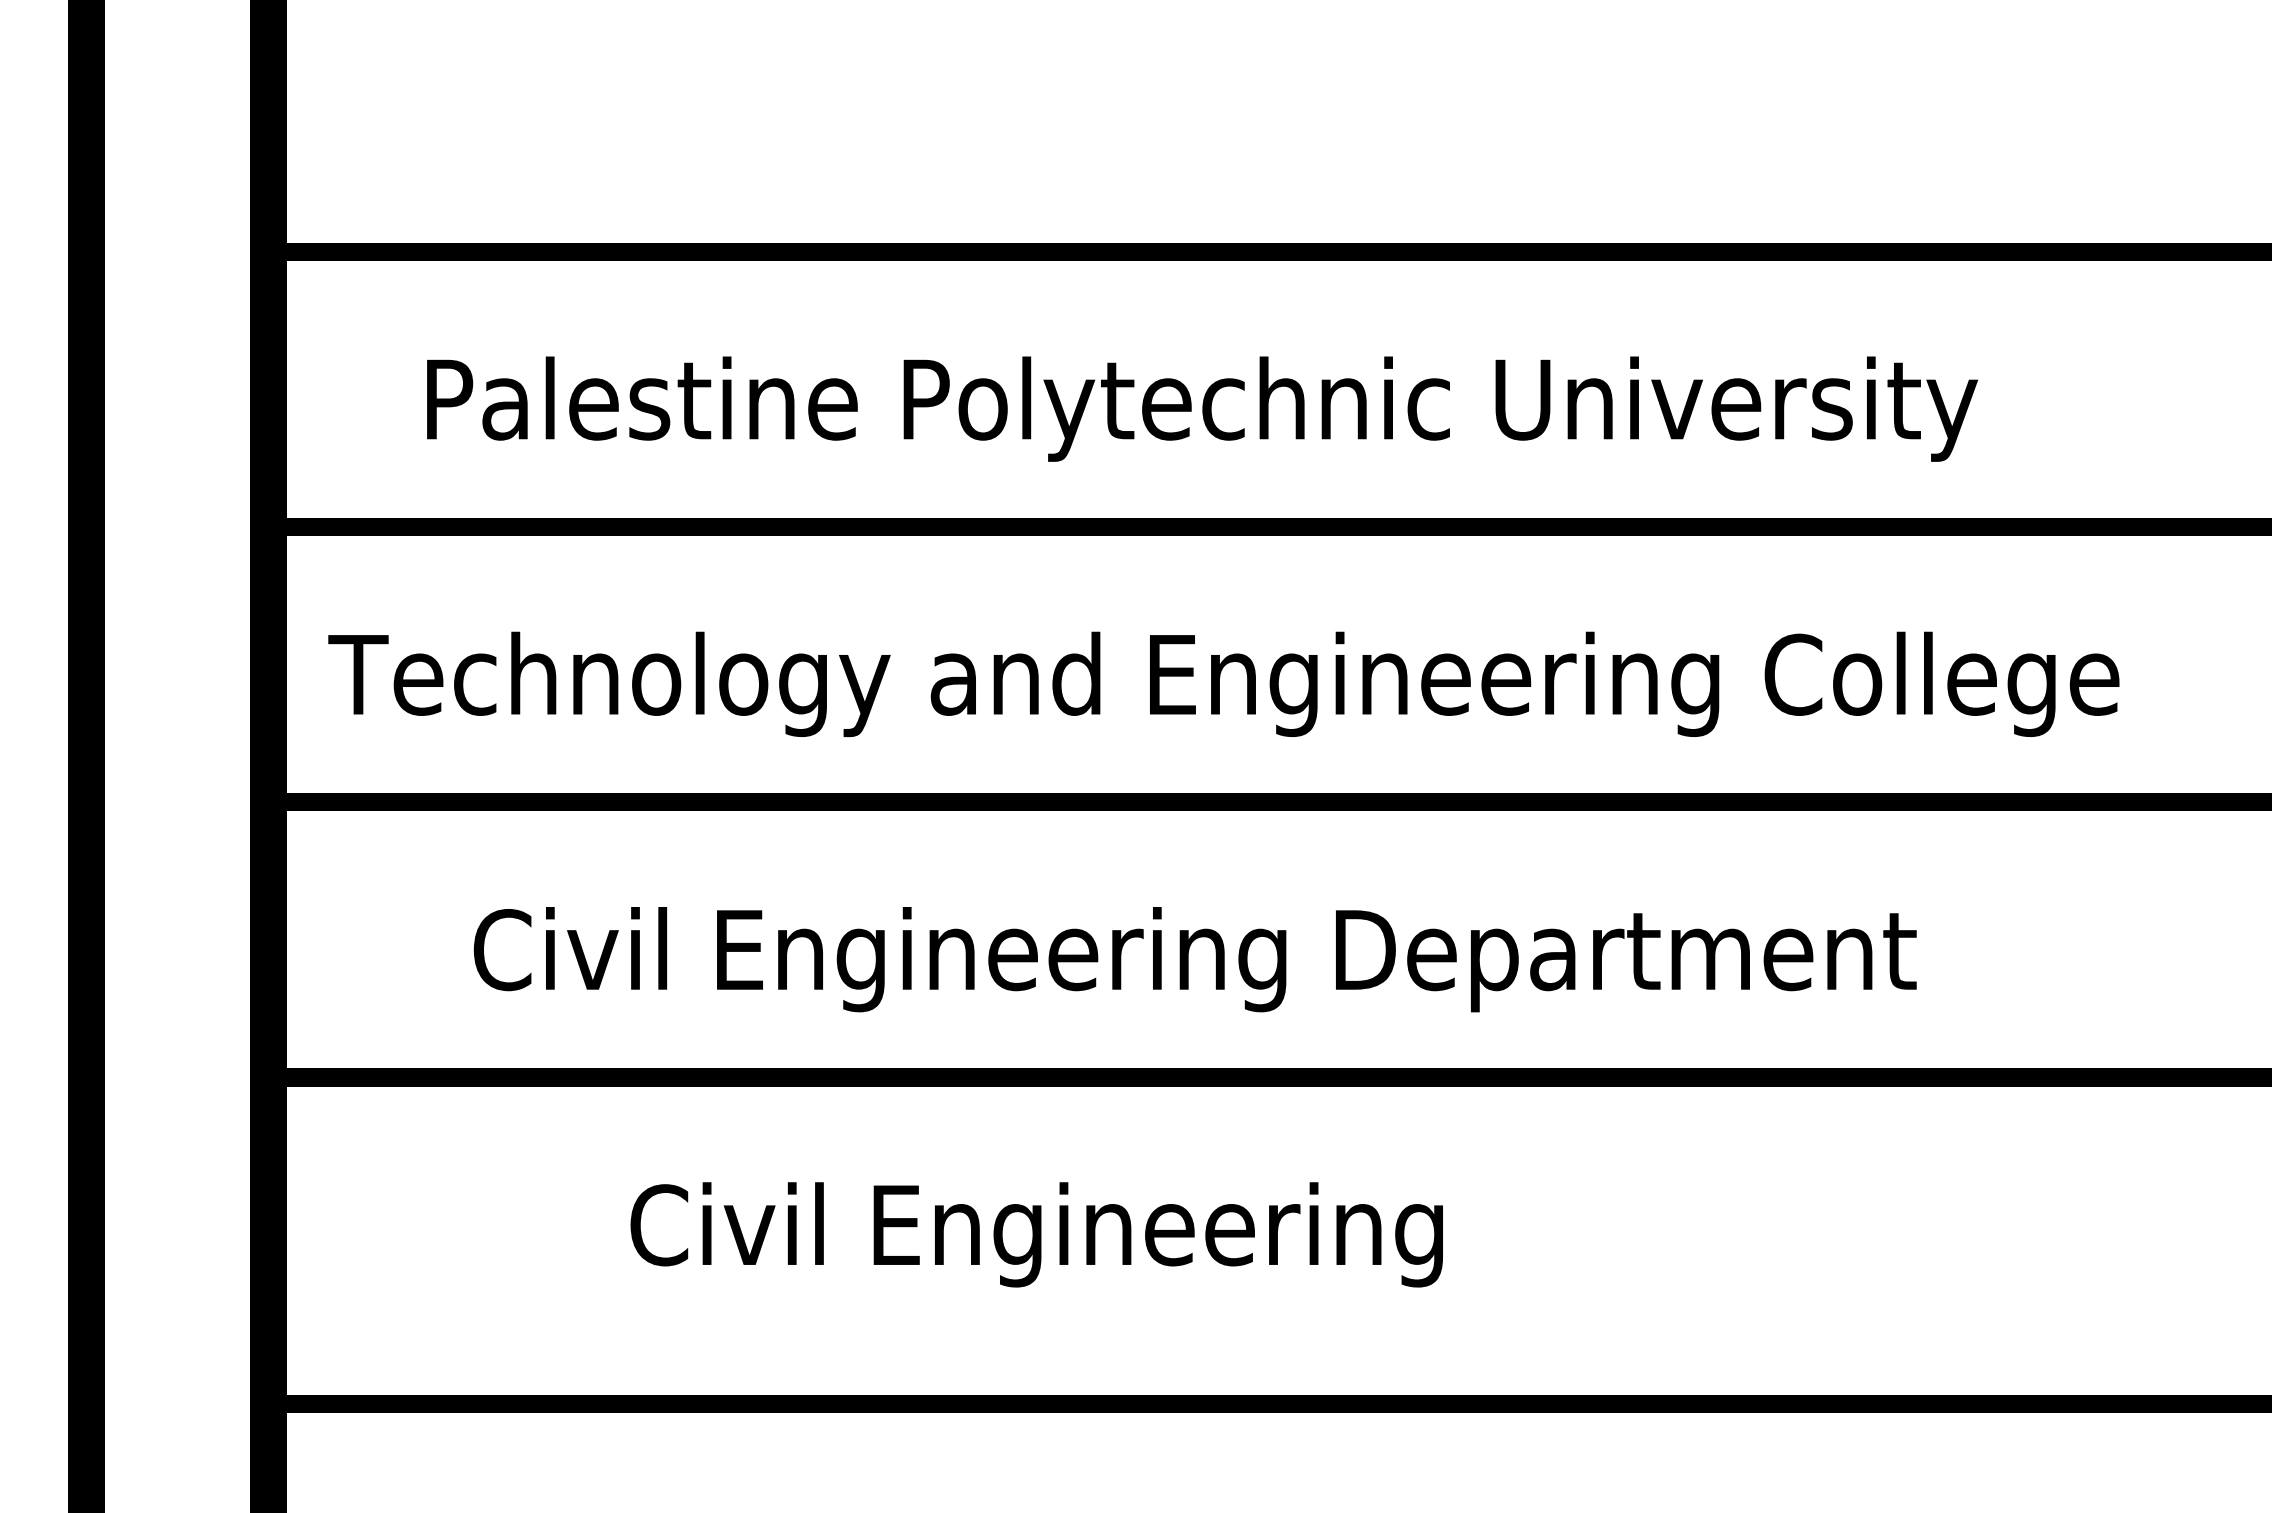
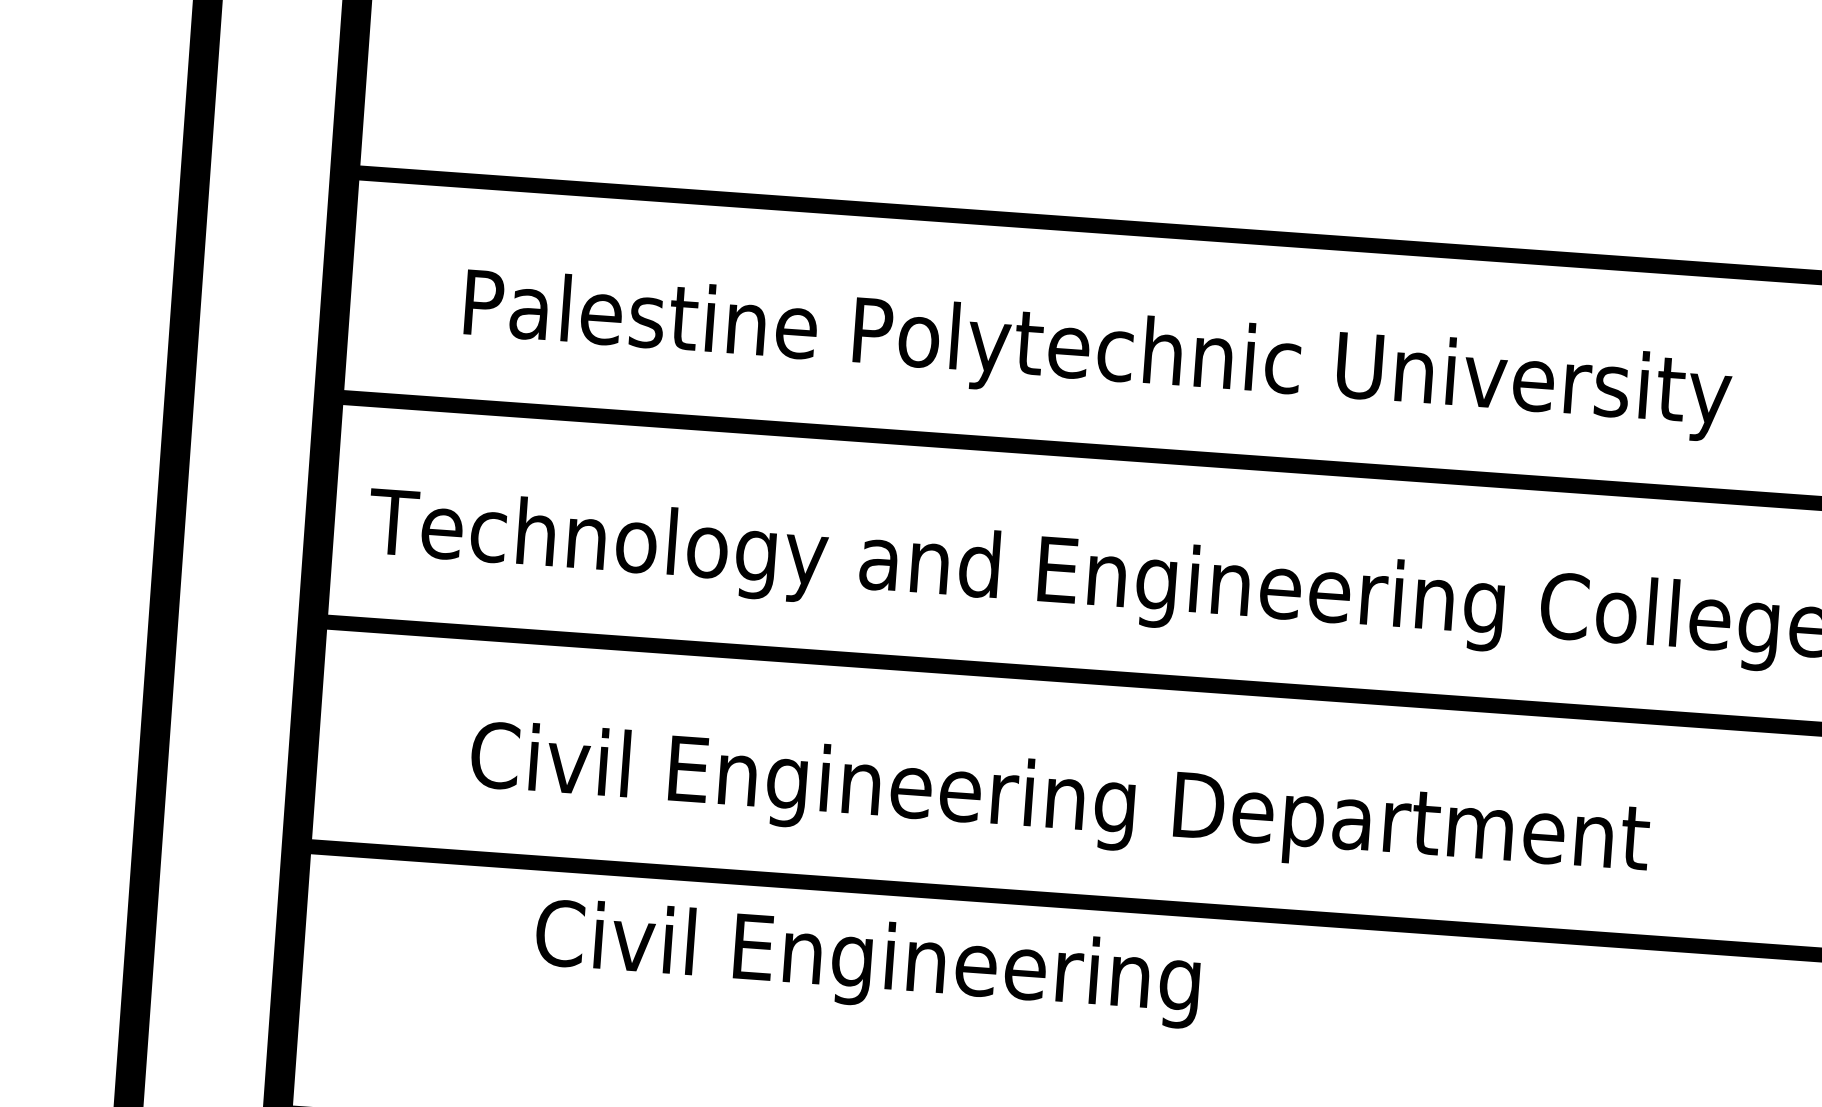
text: (1036, 1234) -> (867, 962), moved

